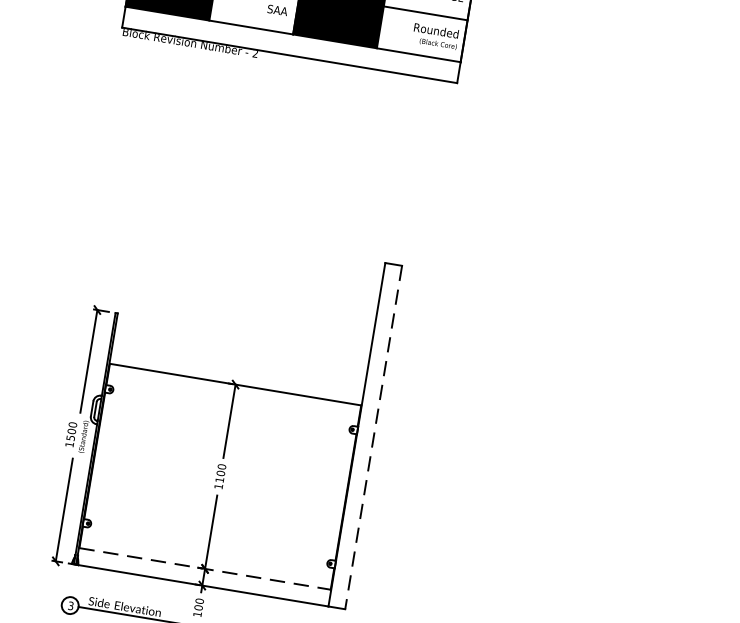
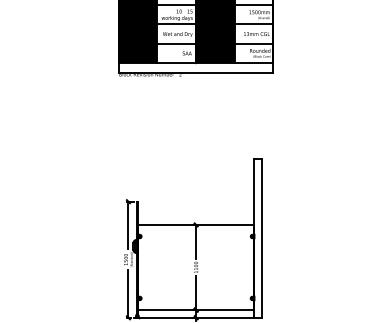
line: (374, 437) -> (262, 238), dashed -> solid
line: (205, 569) -> (196, 310), dashed -> solid

